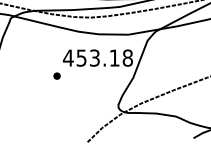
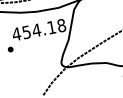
text: (94, 57) -> (36, 30), 453.18 -> 454.18

